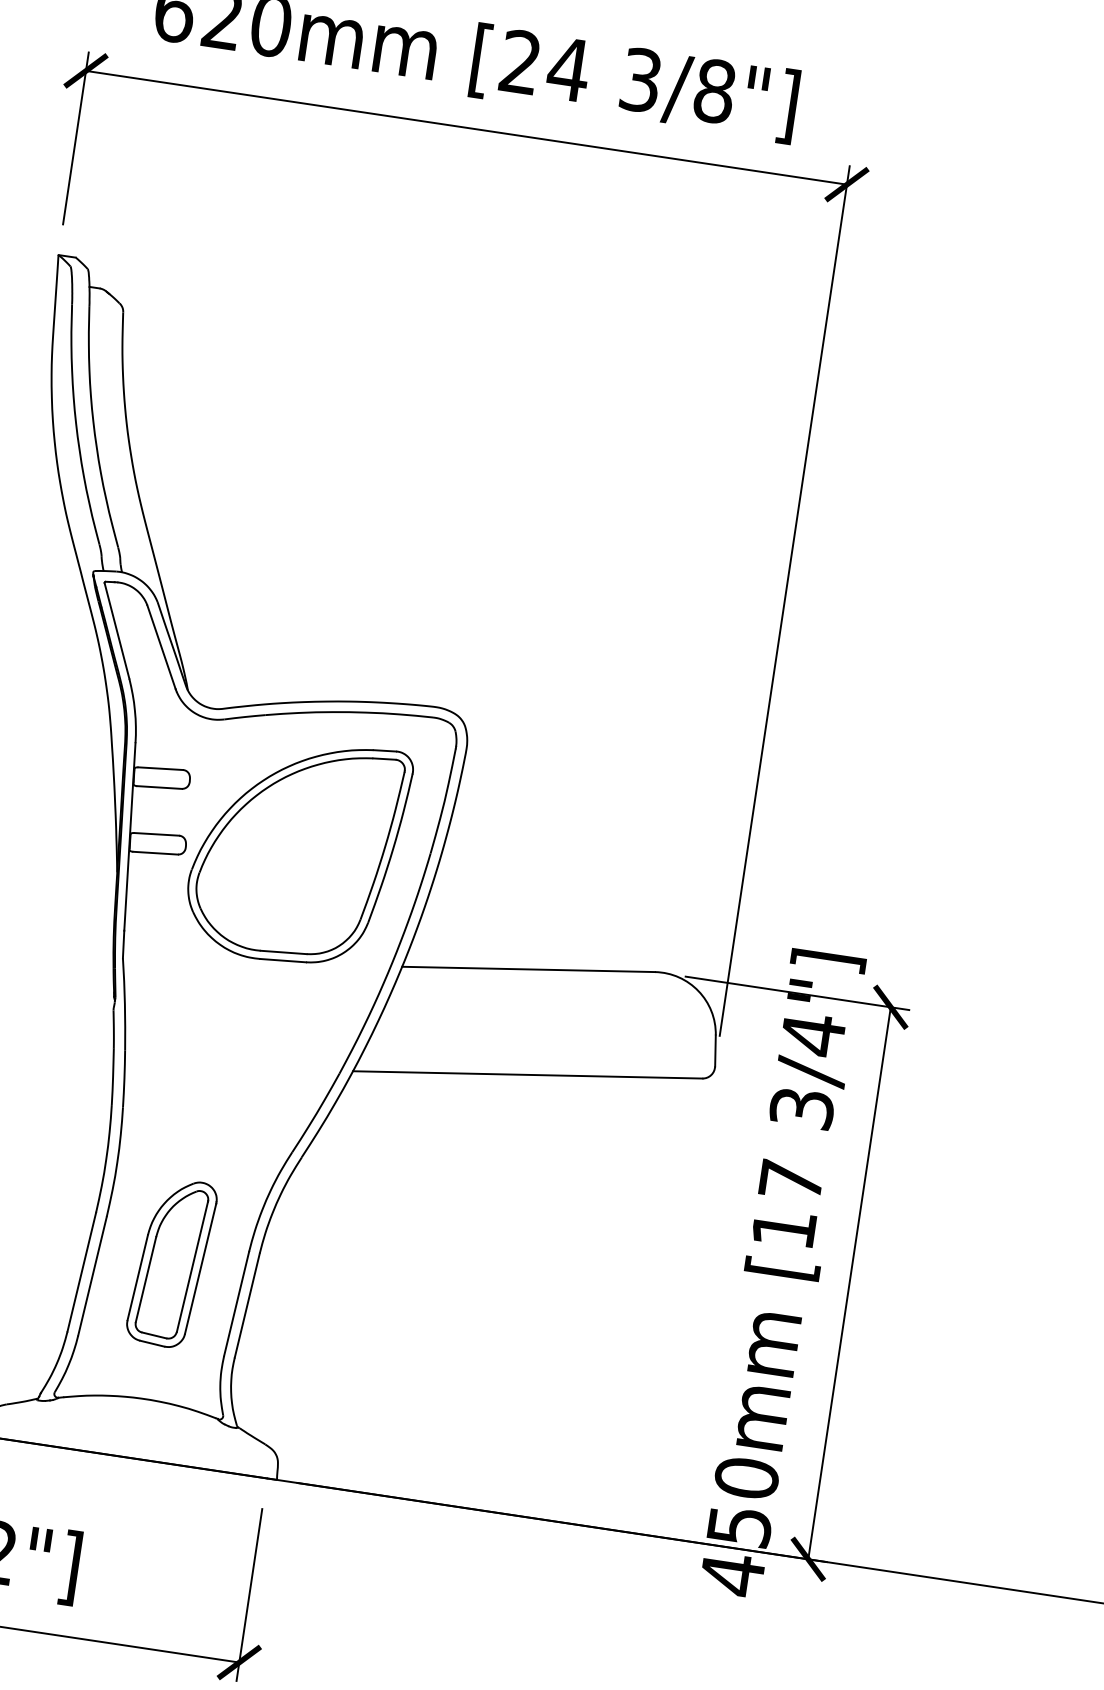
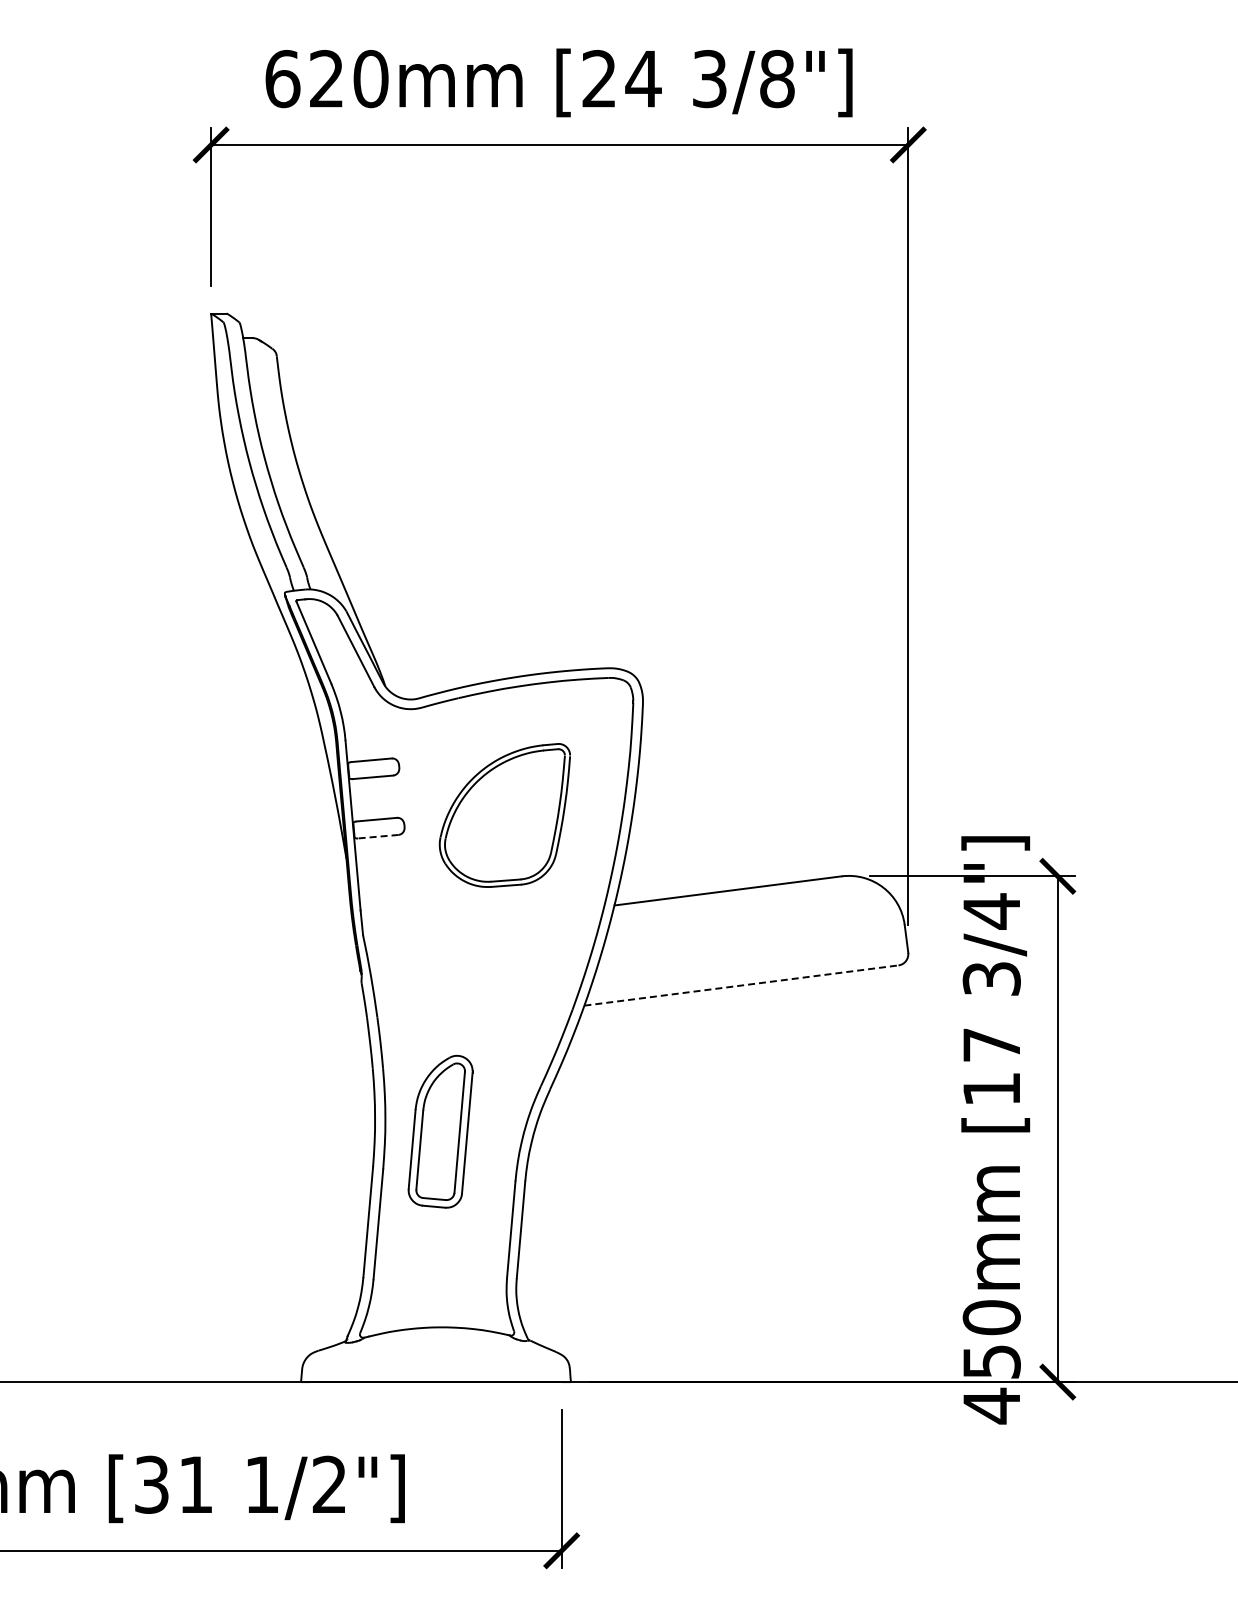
part: (296, 850) -> (504, 815), size x0.7
line: (154, 852) -> (377, 836), solid -> dashed
line: (527, 1074) -> (741, 985), solid -> dashed
part: (171, 1262) -> (440, 1131), moved

